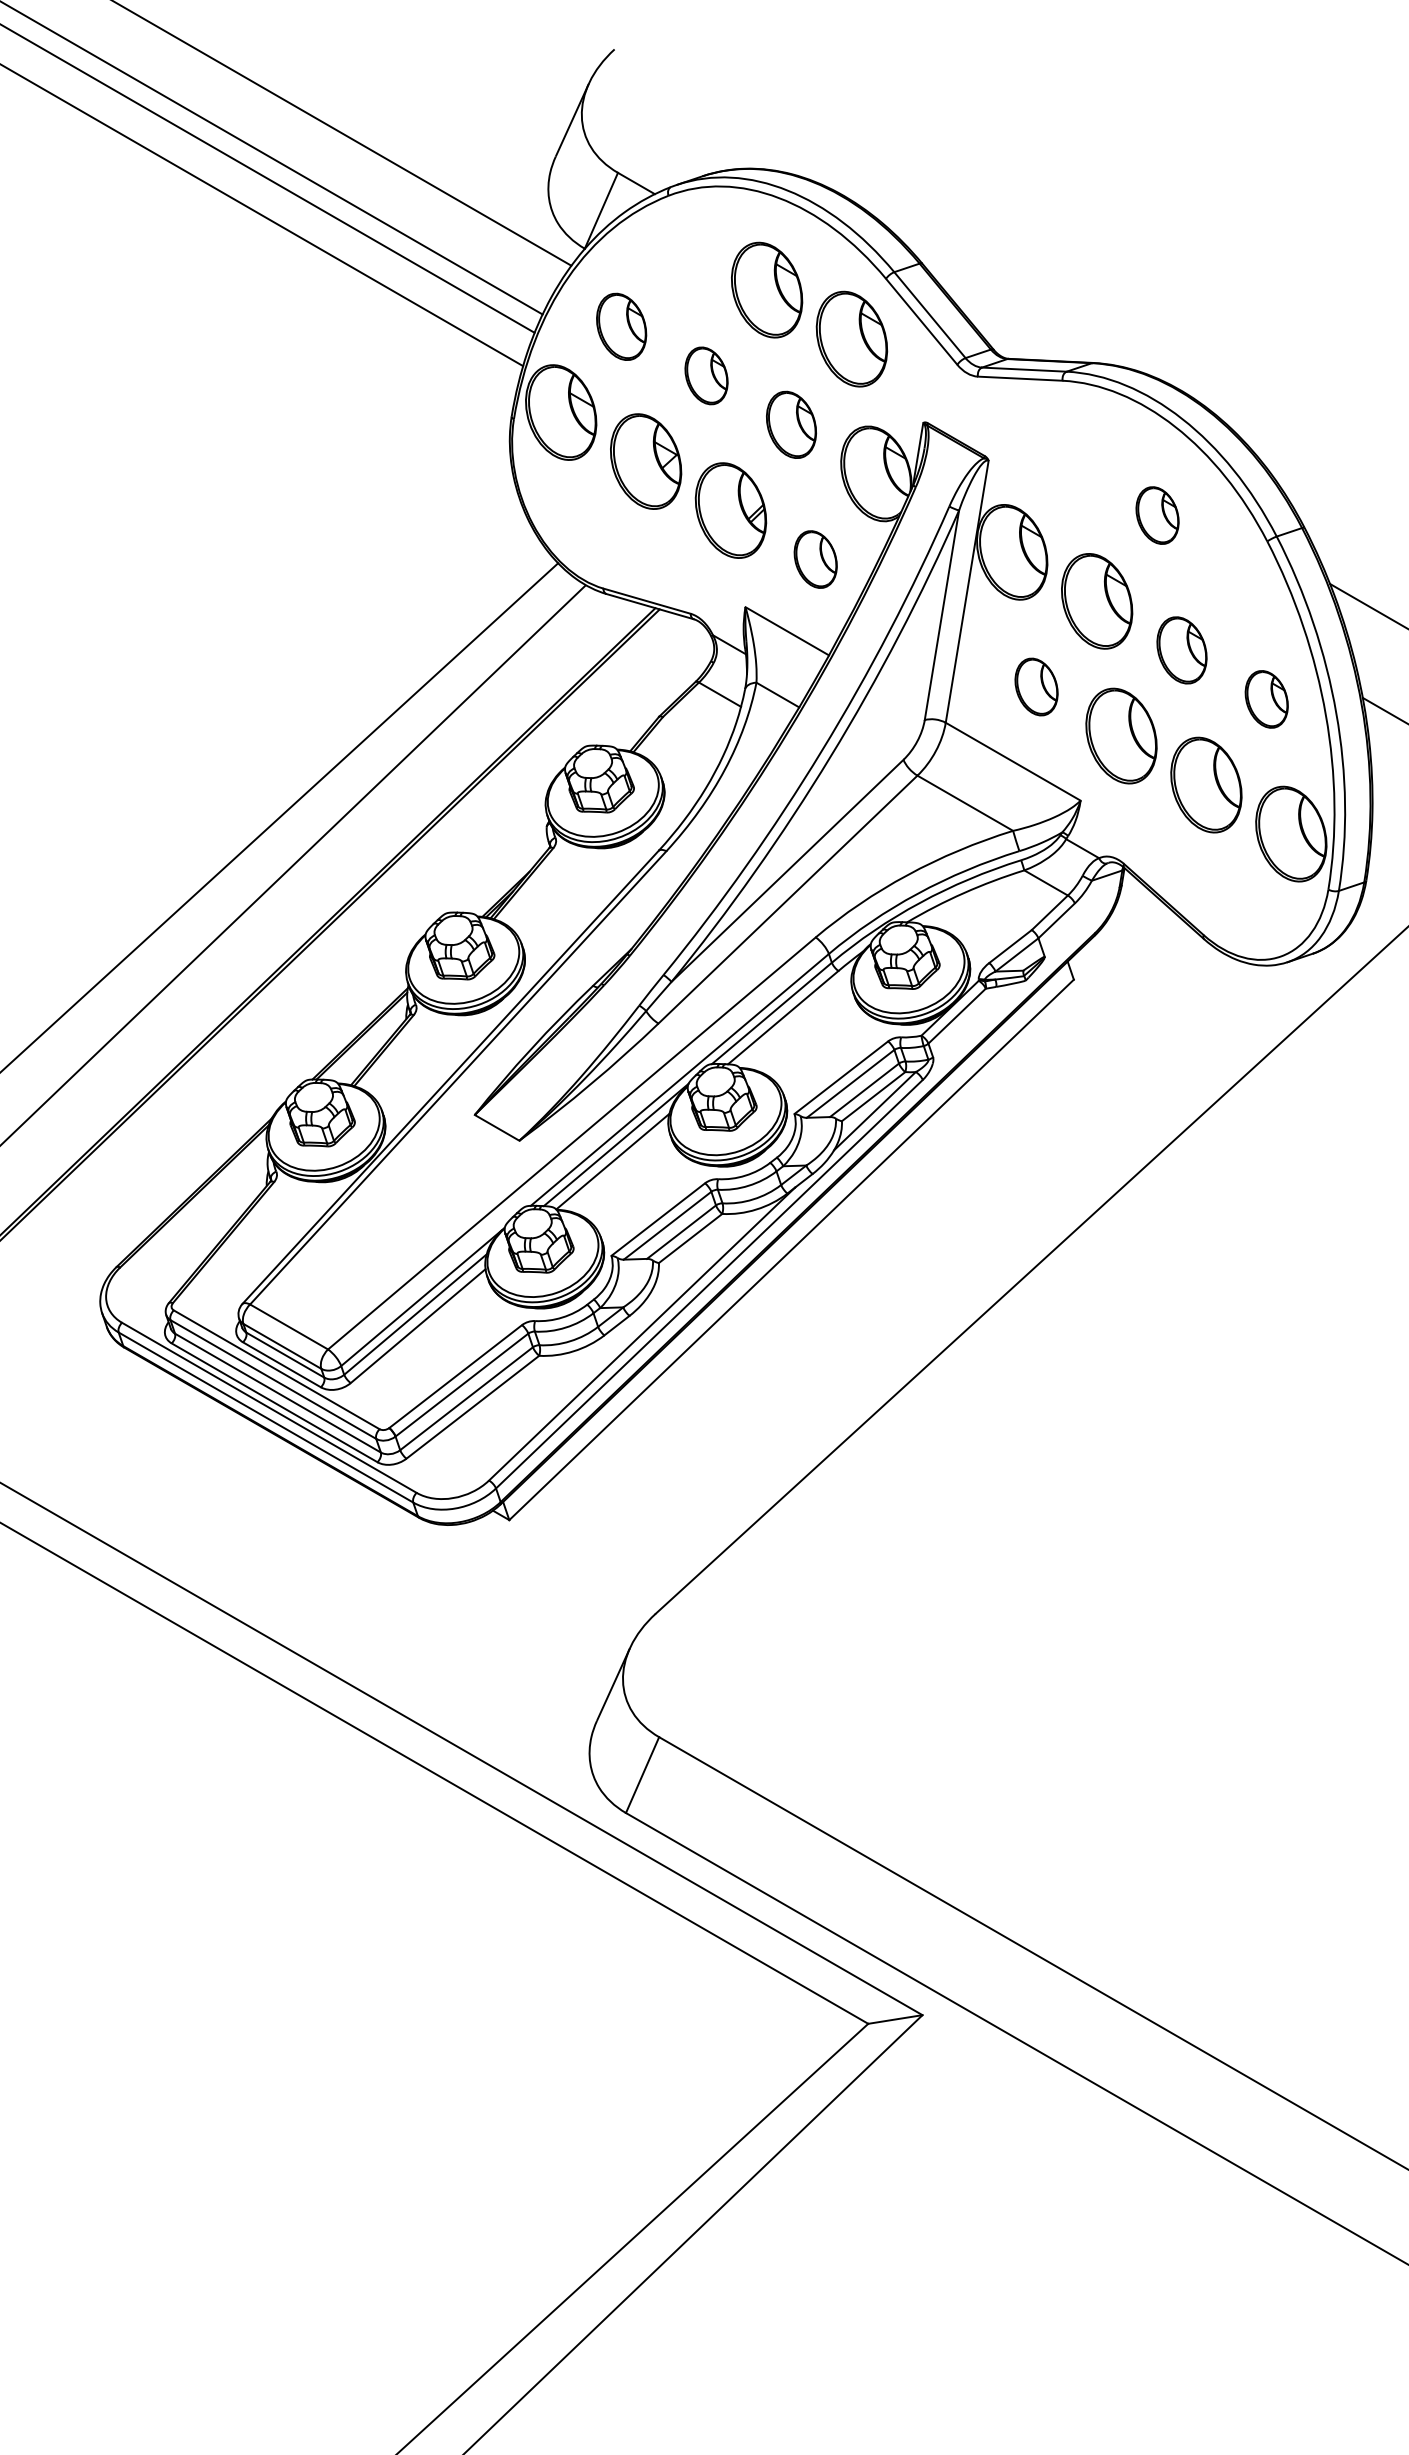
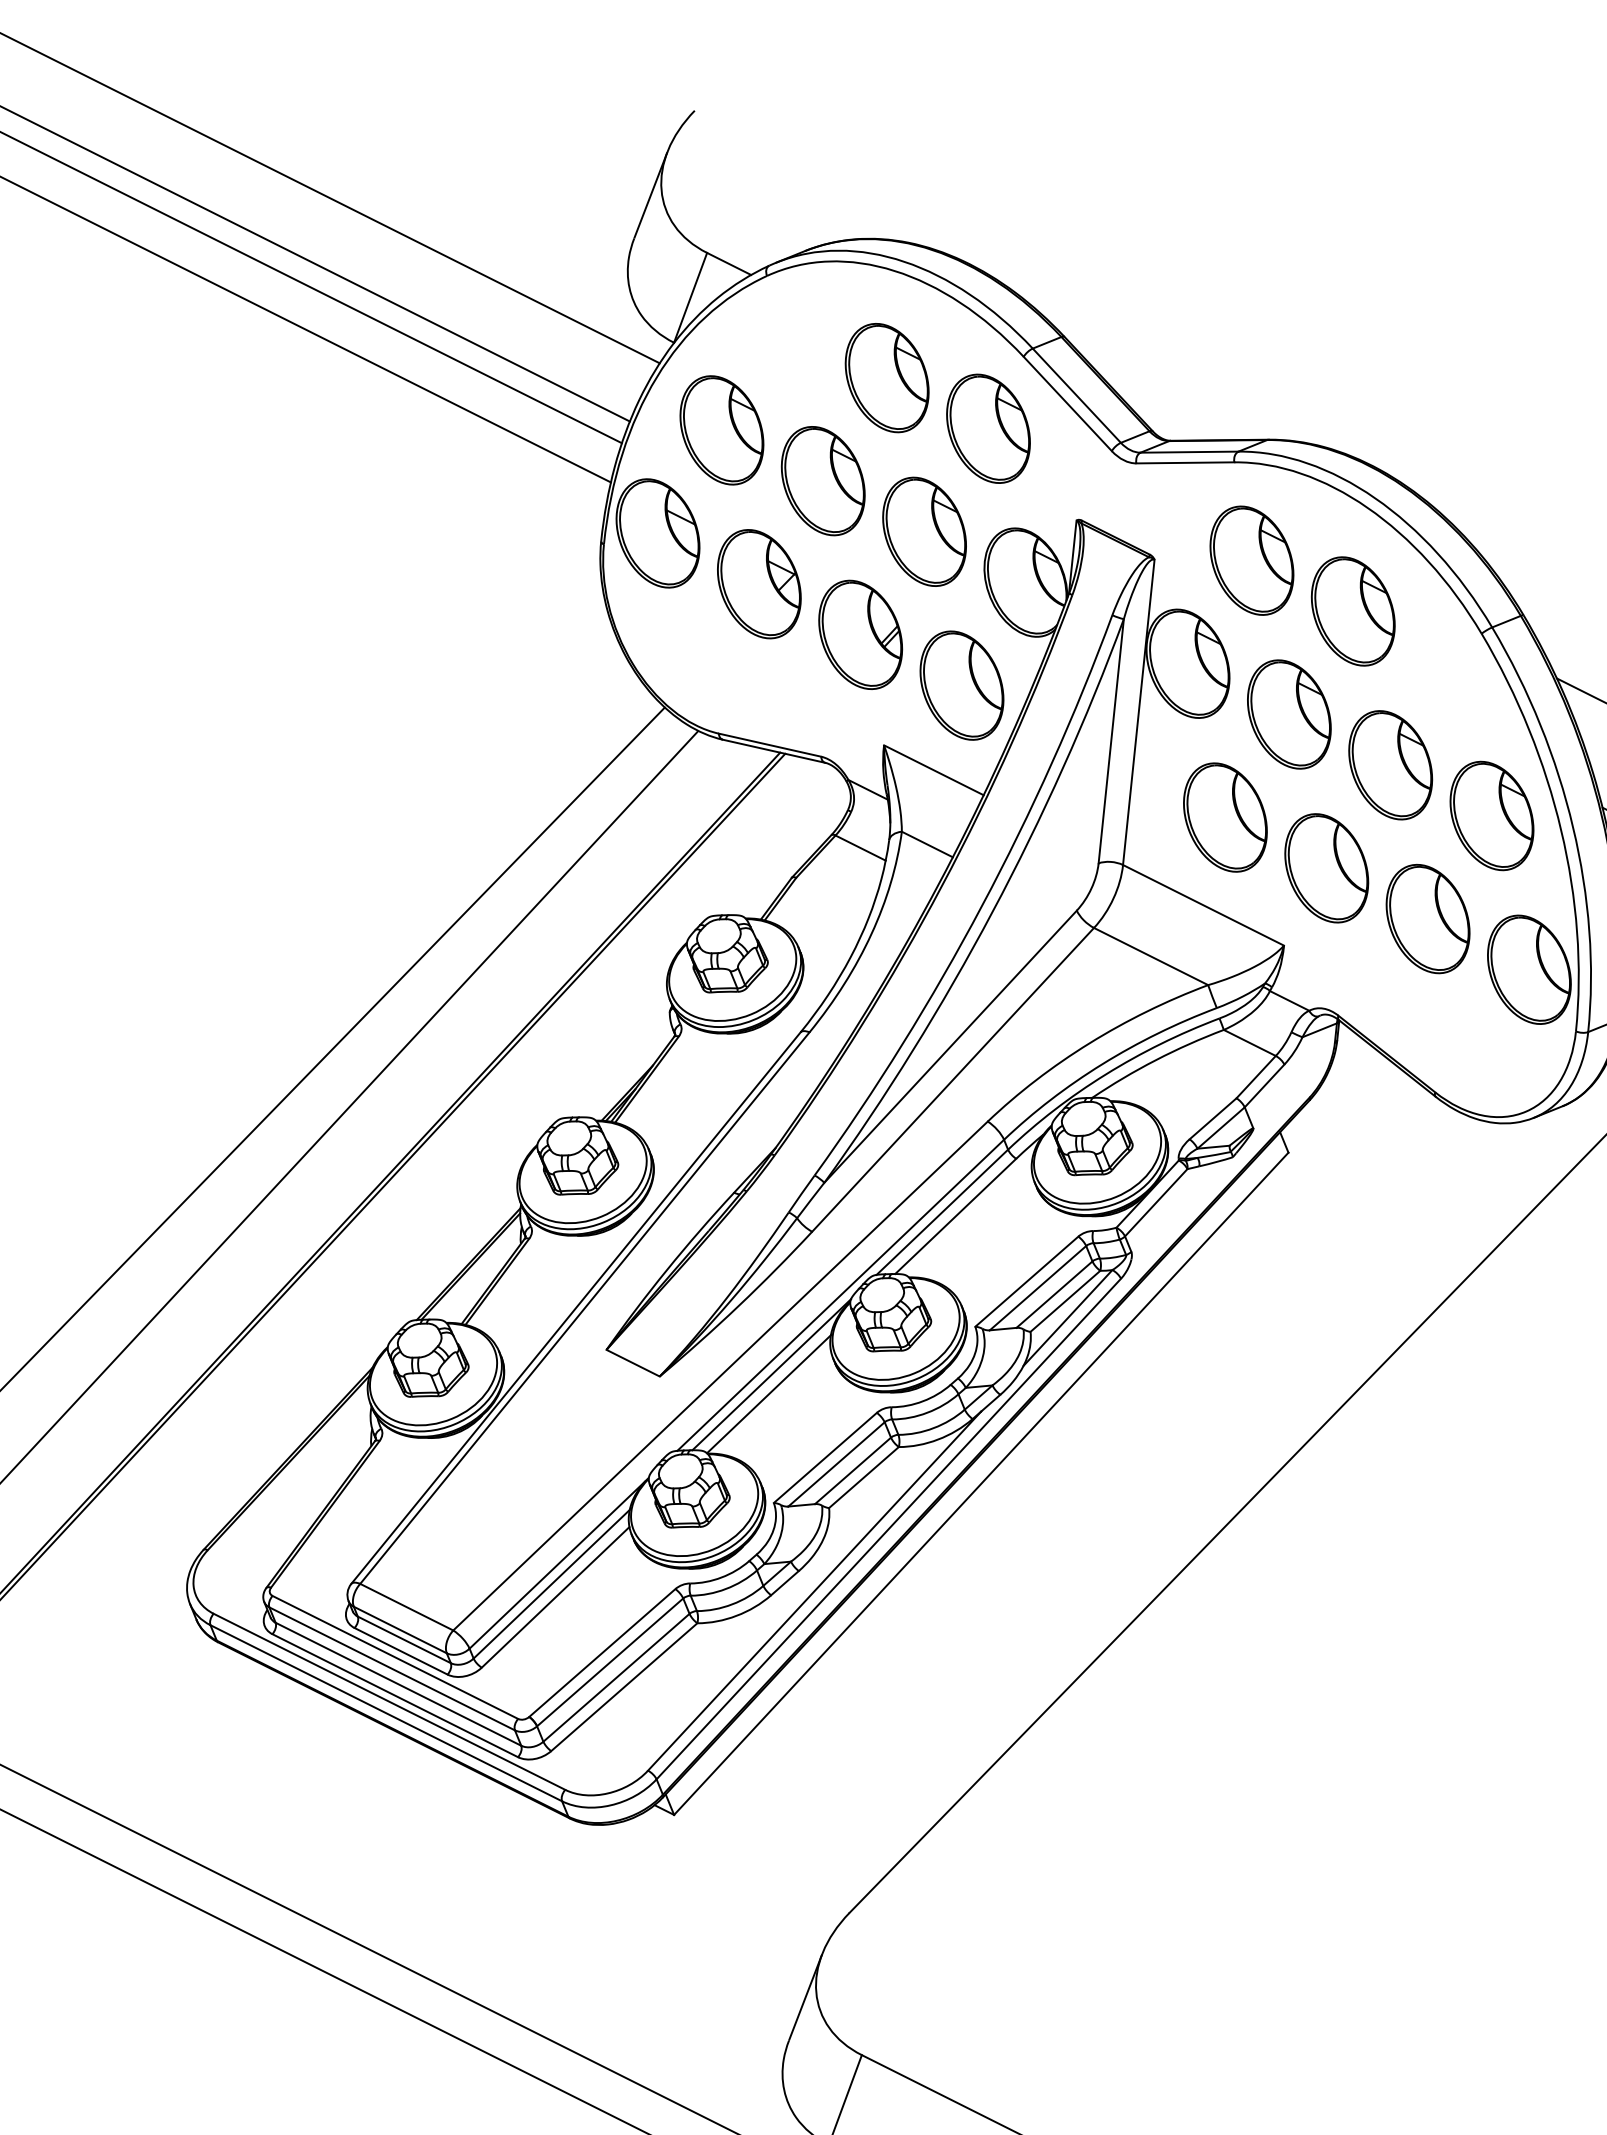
part: (621, 326) -> (721, 429), size x1.43
part: (706, 375) -> (823, 480), size x1.67
part: (791, 424) -> (924, 531), size x1.43
part: (1072, 466) -> (1251, 560), added
part: (1157, 515) -> (1353, 611), size x1.67
part: (815, 559) -> (961, 685), size x1.67
part: (1181, 650) -> (1390, 765), size x1.43
part: (1036, 686) -> (1225, 816), size x1.67
part: (1266, 699) -> (1491, 816), size x1.67

